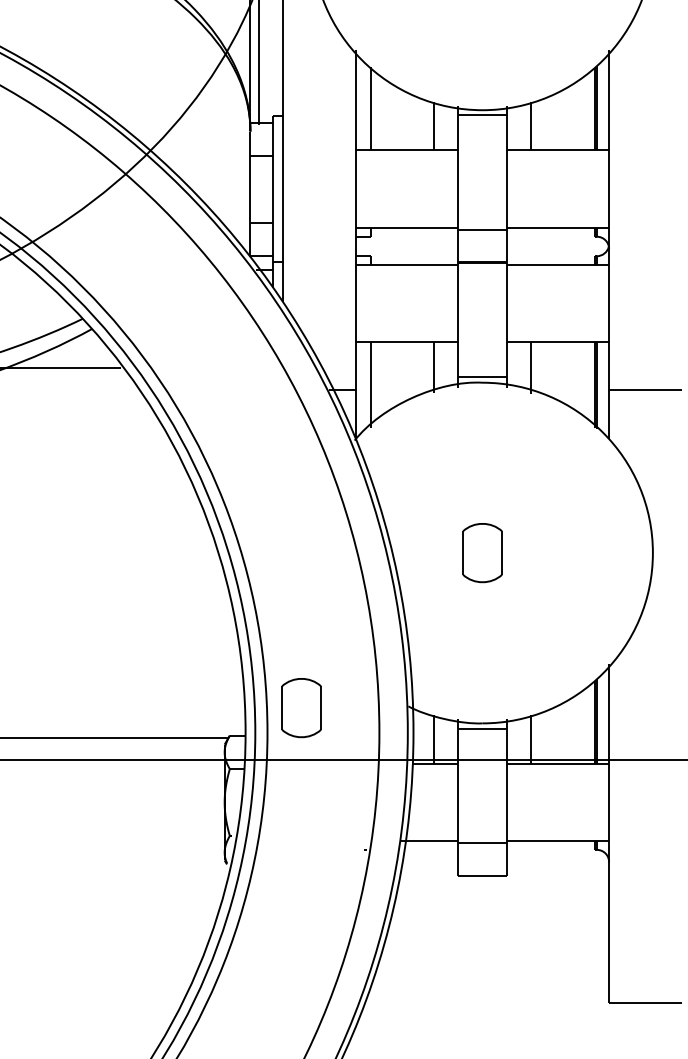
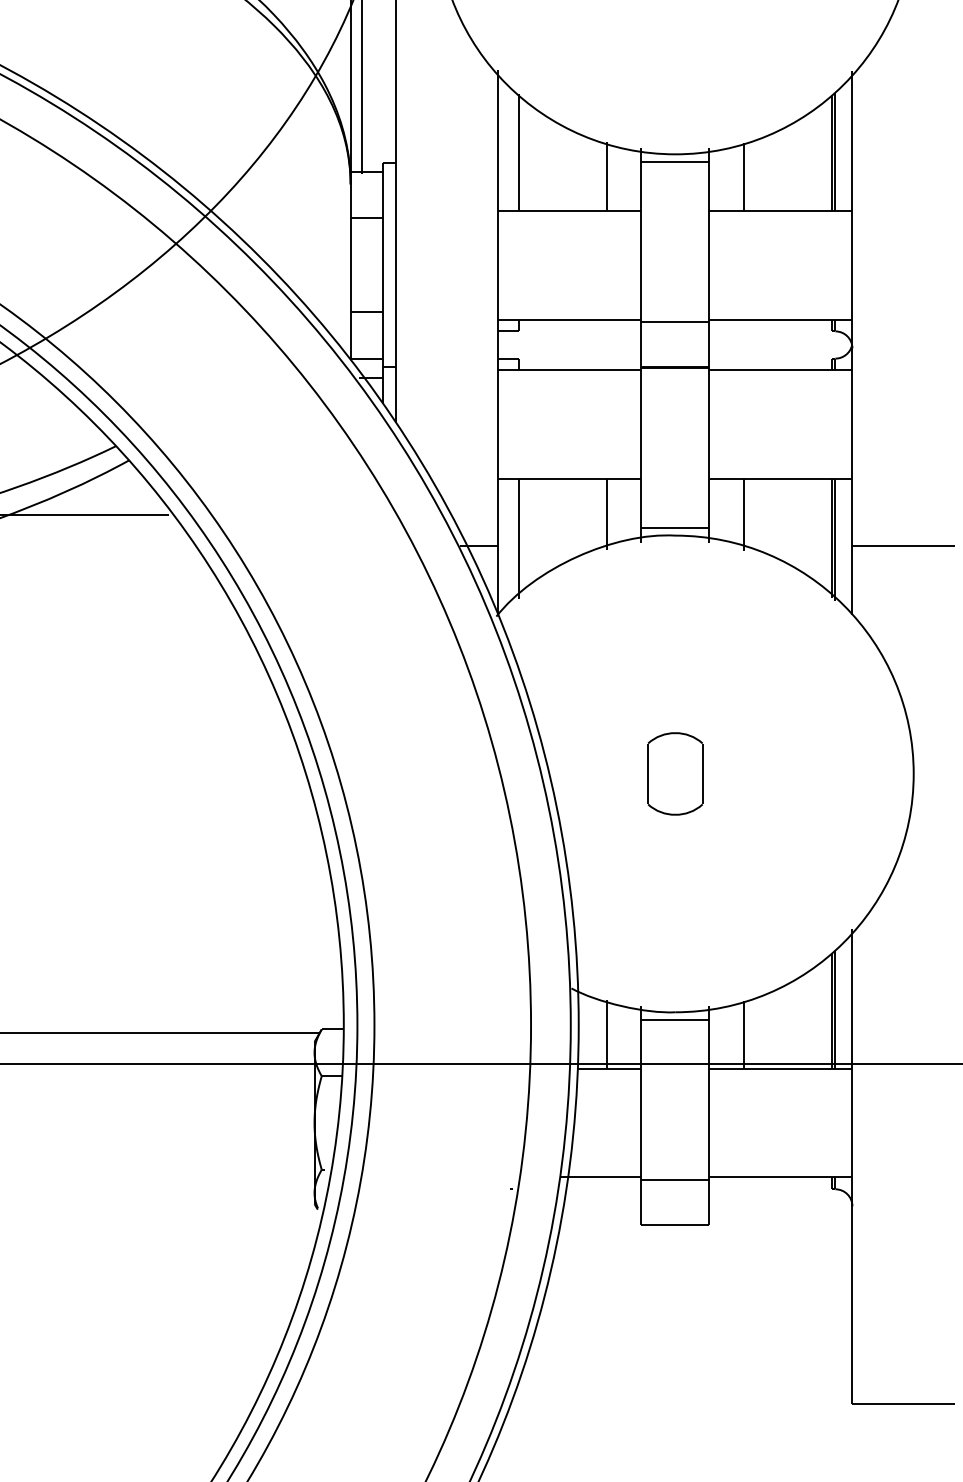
part: (301, 708) -> (422, 991), removed

